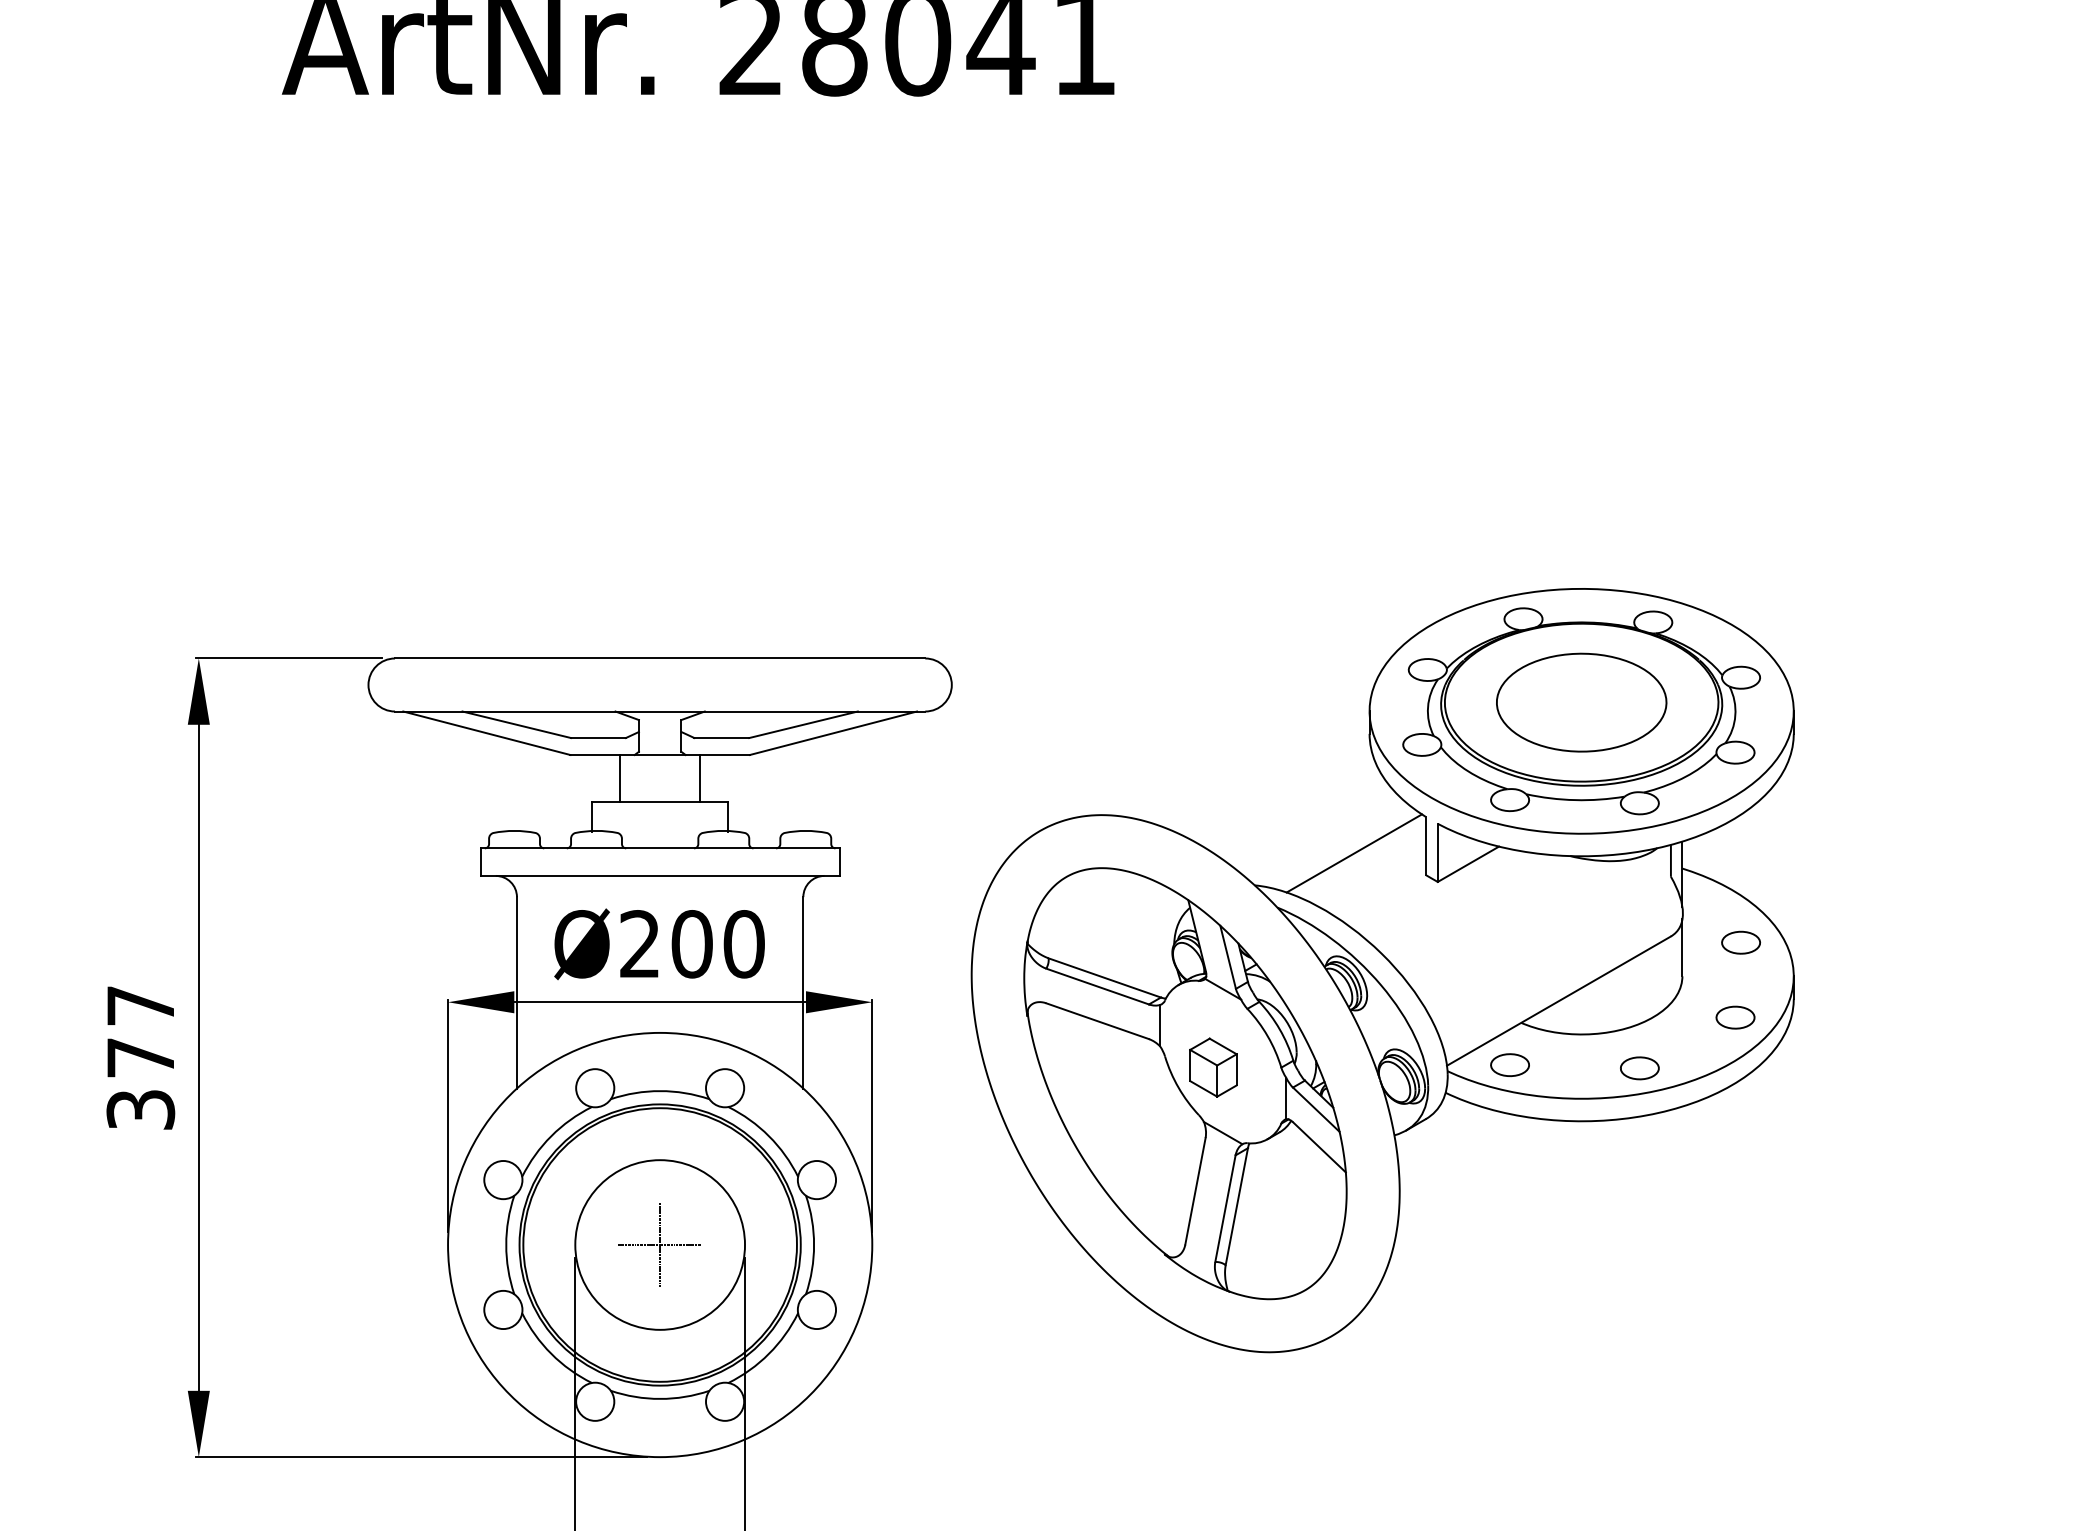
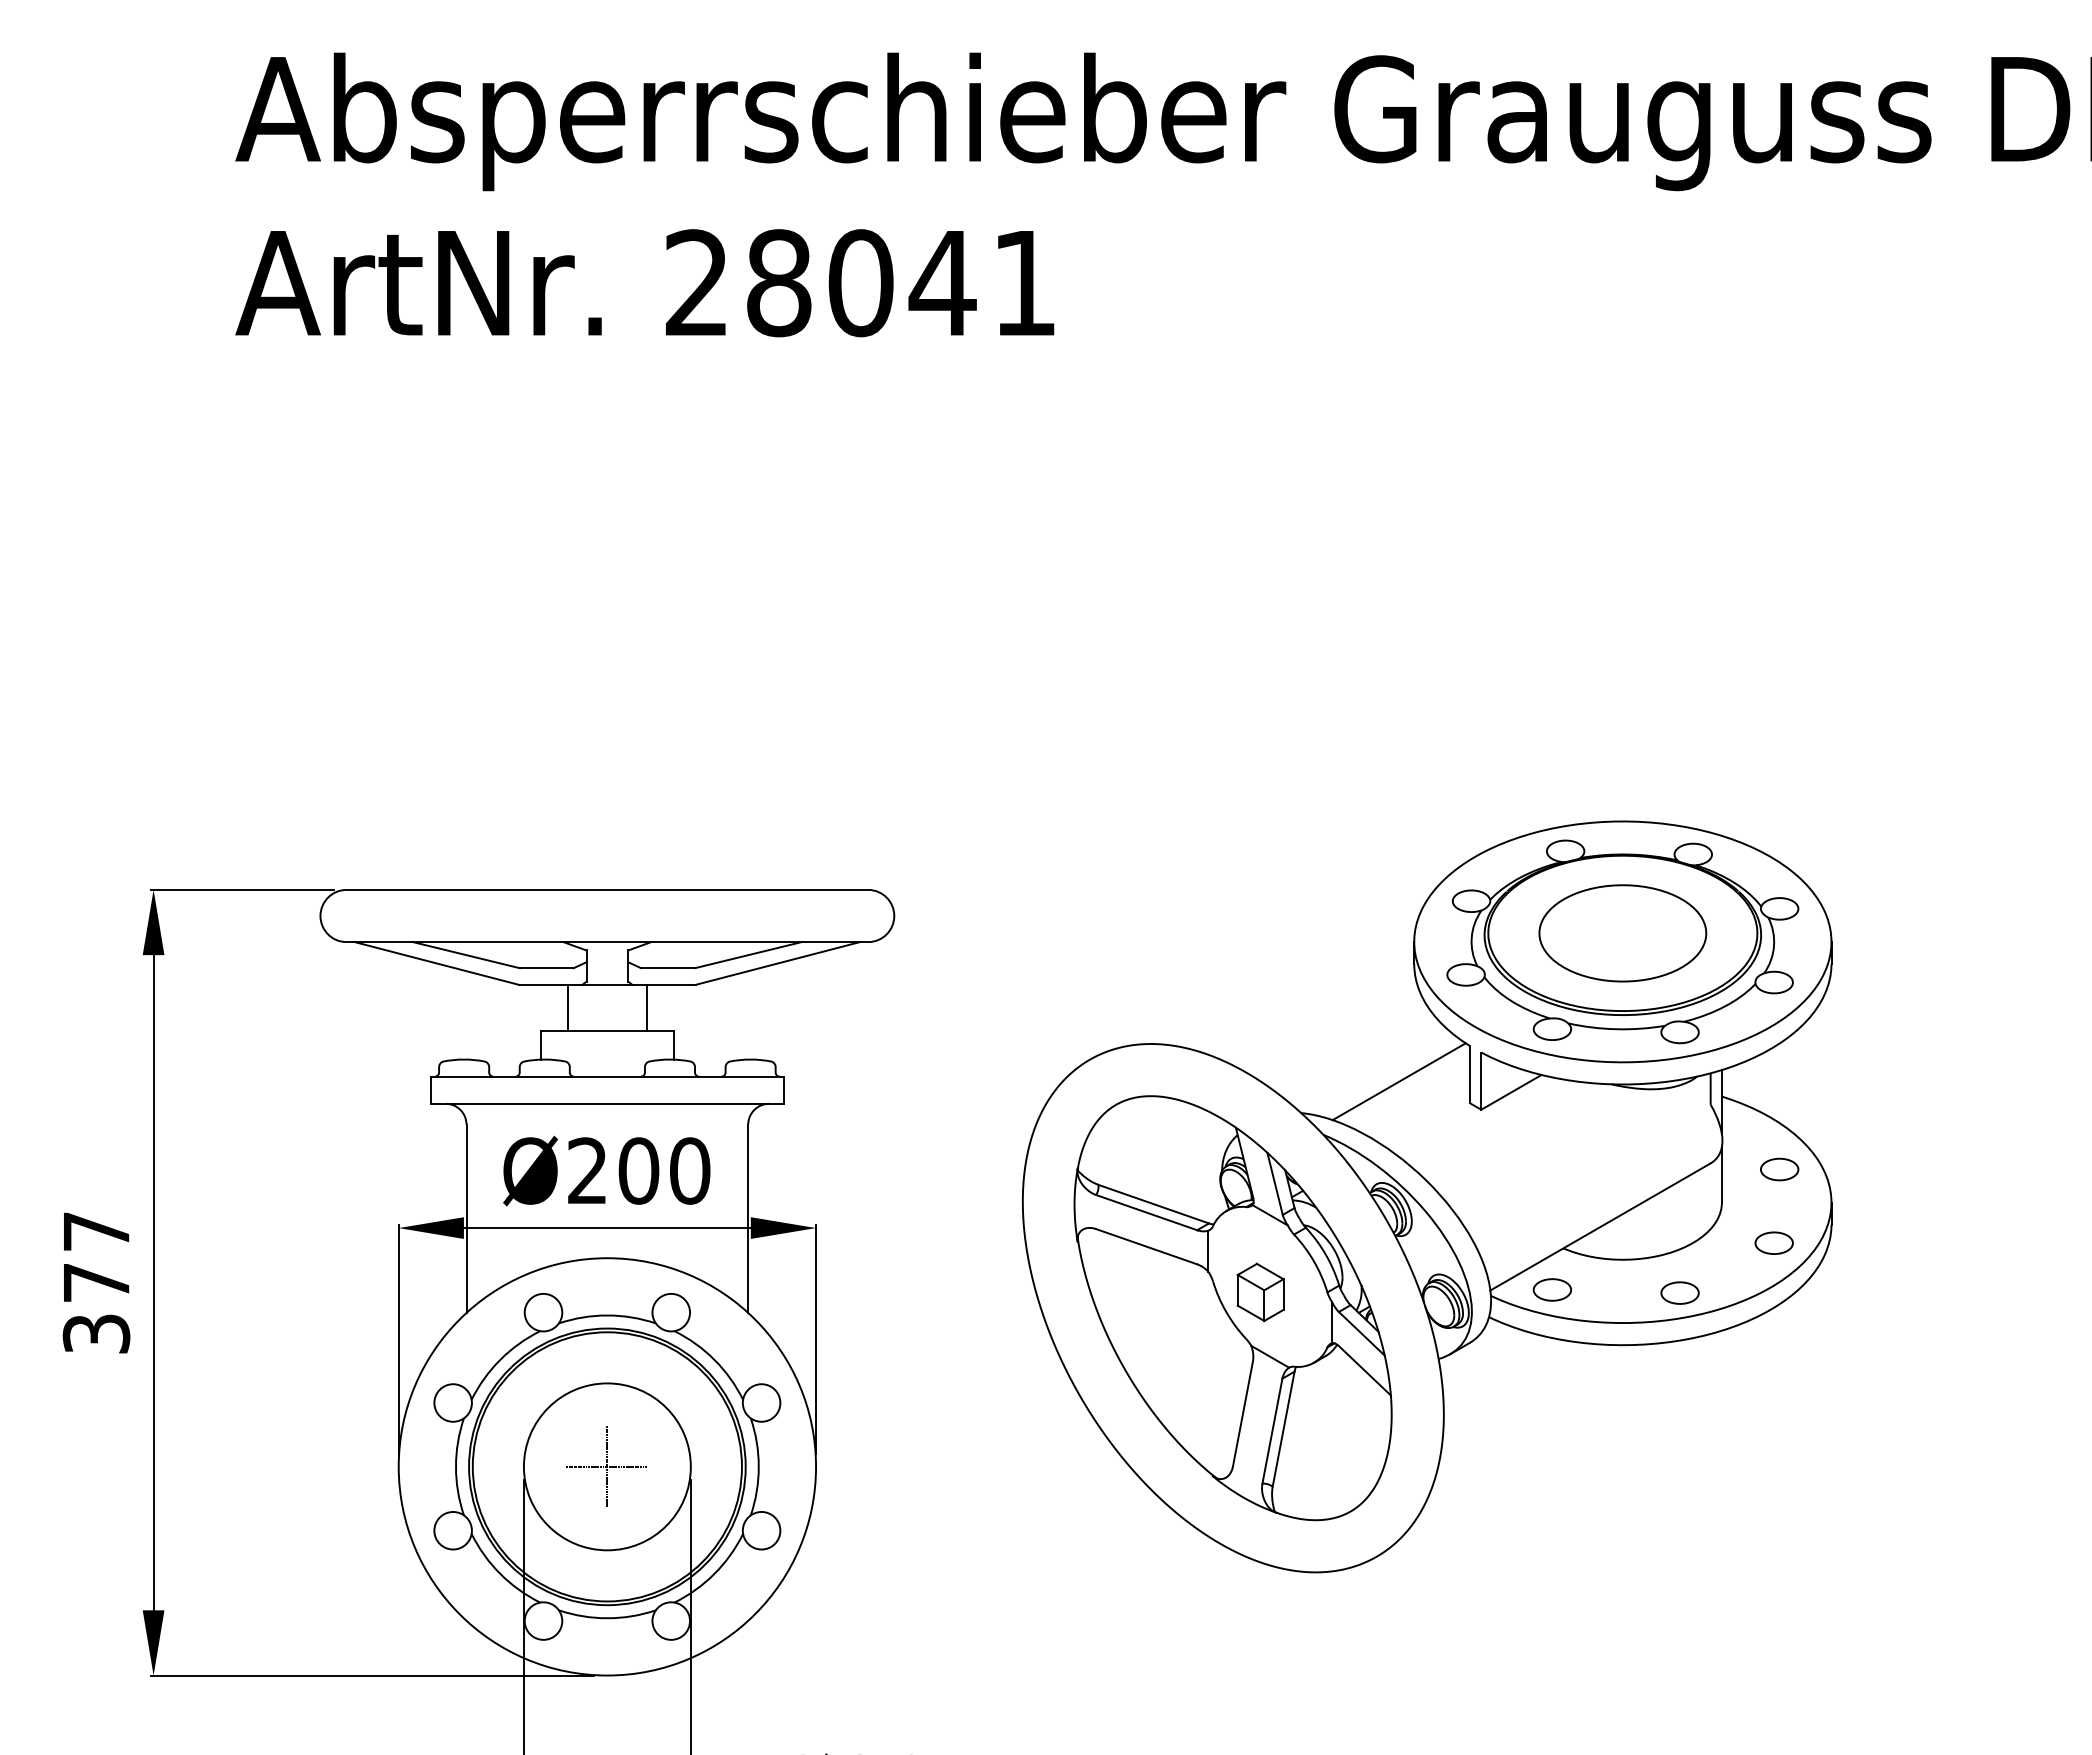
part: (1382, 970) -> (1426, 1196), moved

